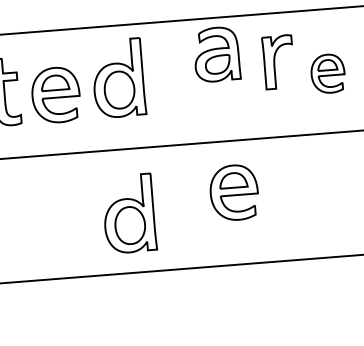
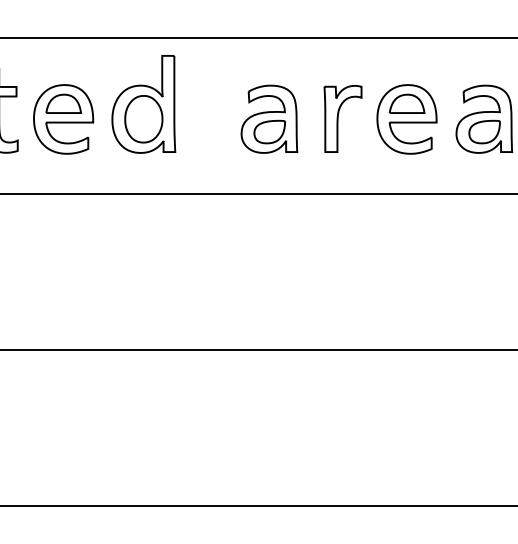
part: (216, 53) -> (269, 118), moved
part: (278, 61) -> (342, 118), moved
part: (327, 73) -> (406, 119), size x1.43
part: (234, 192) -> (277, 259), removed
part: (129, 213) -> (143, 275), removed

